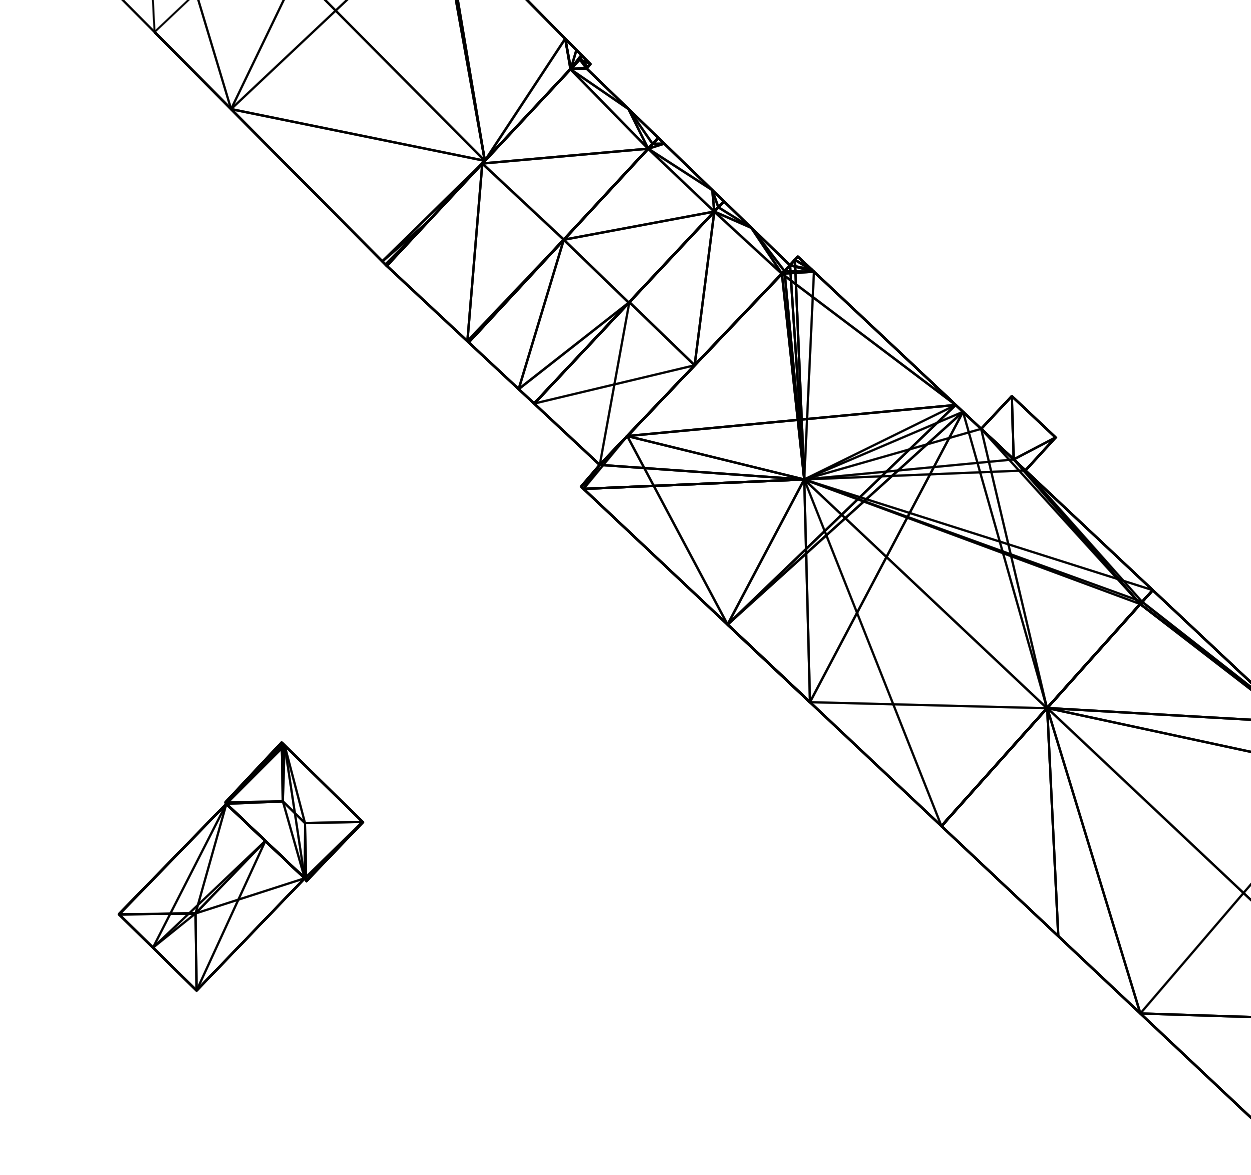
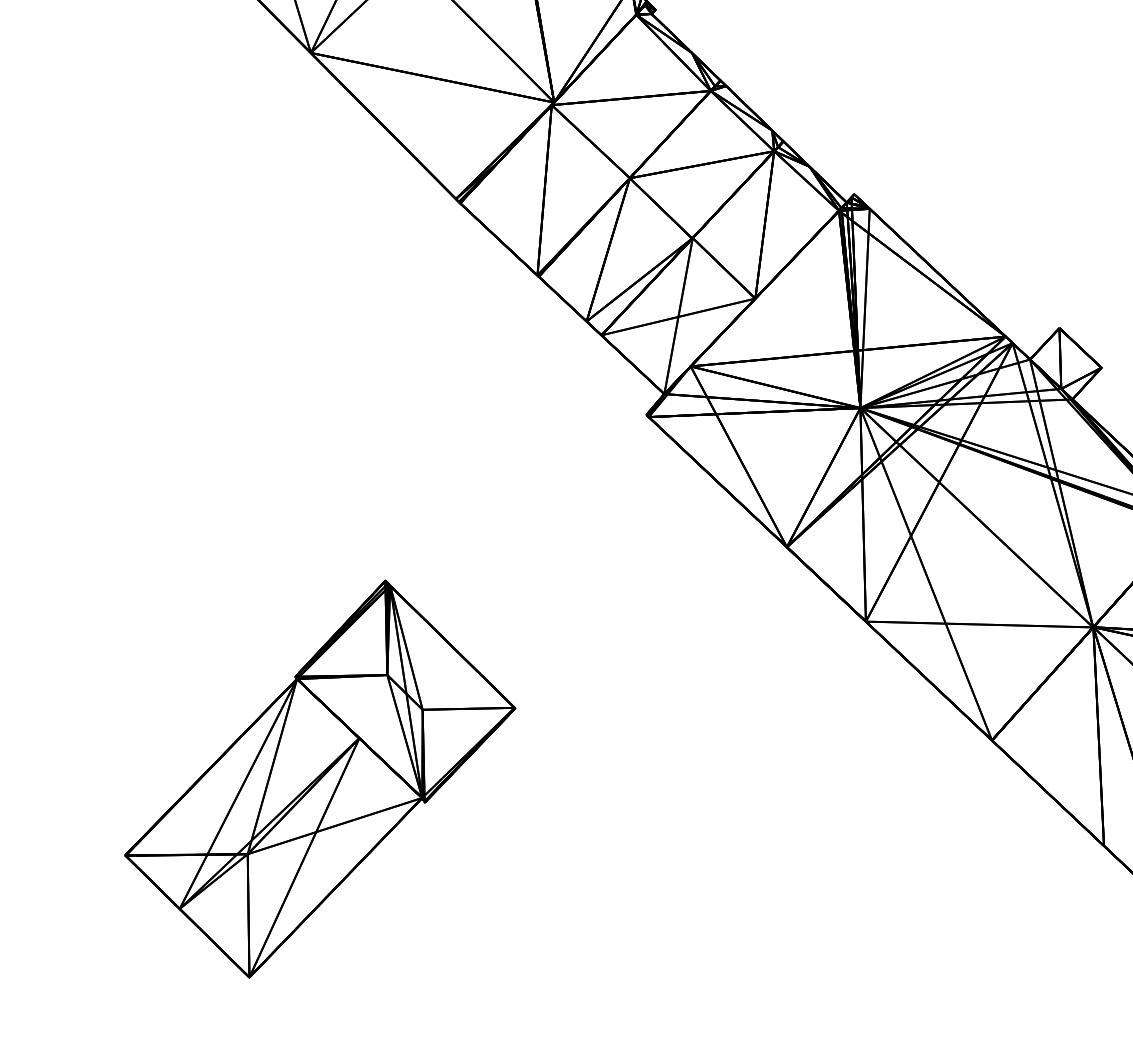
part: (240, 866) -> (319, 779), size x1.67

